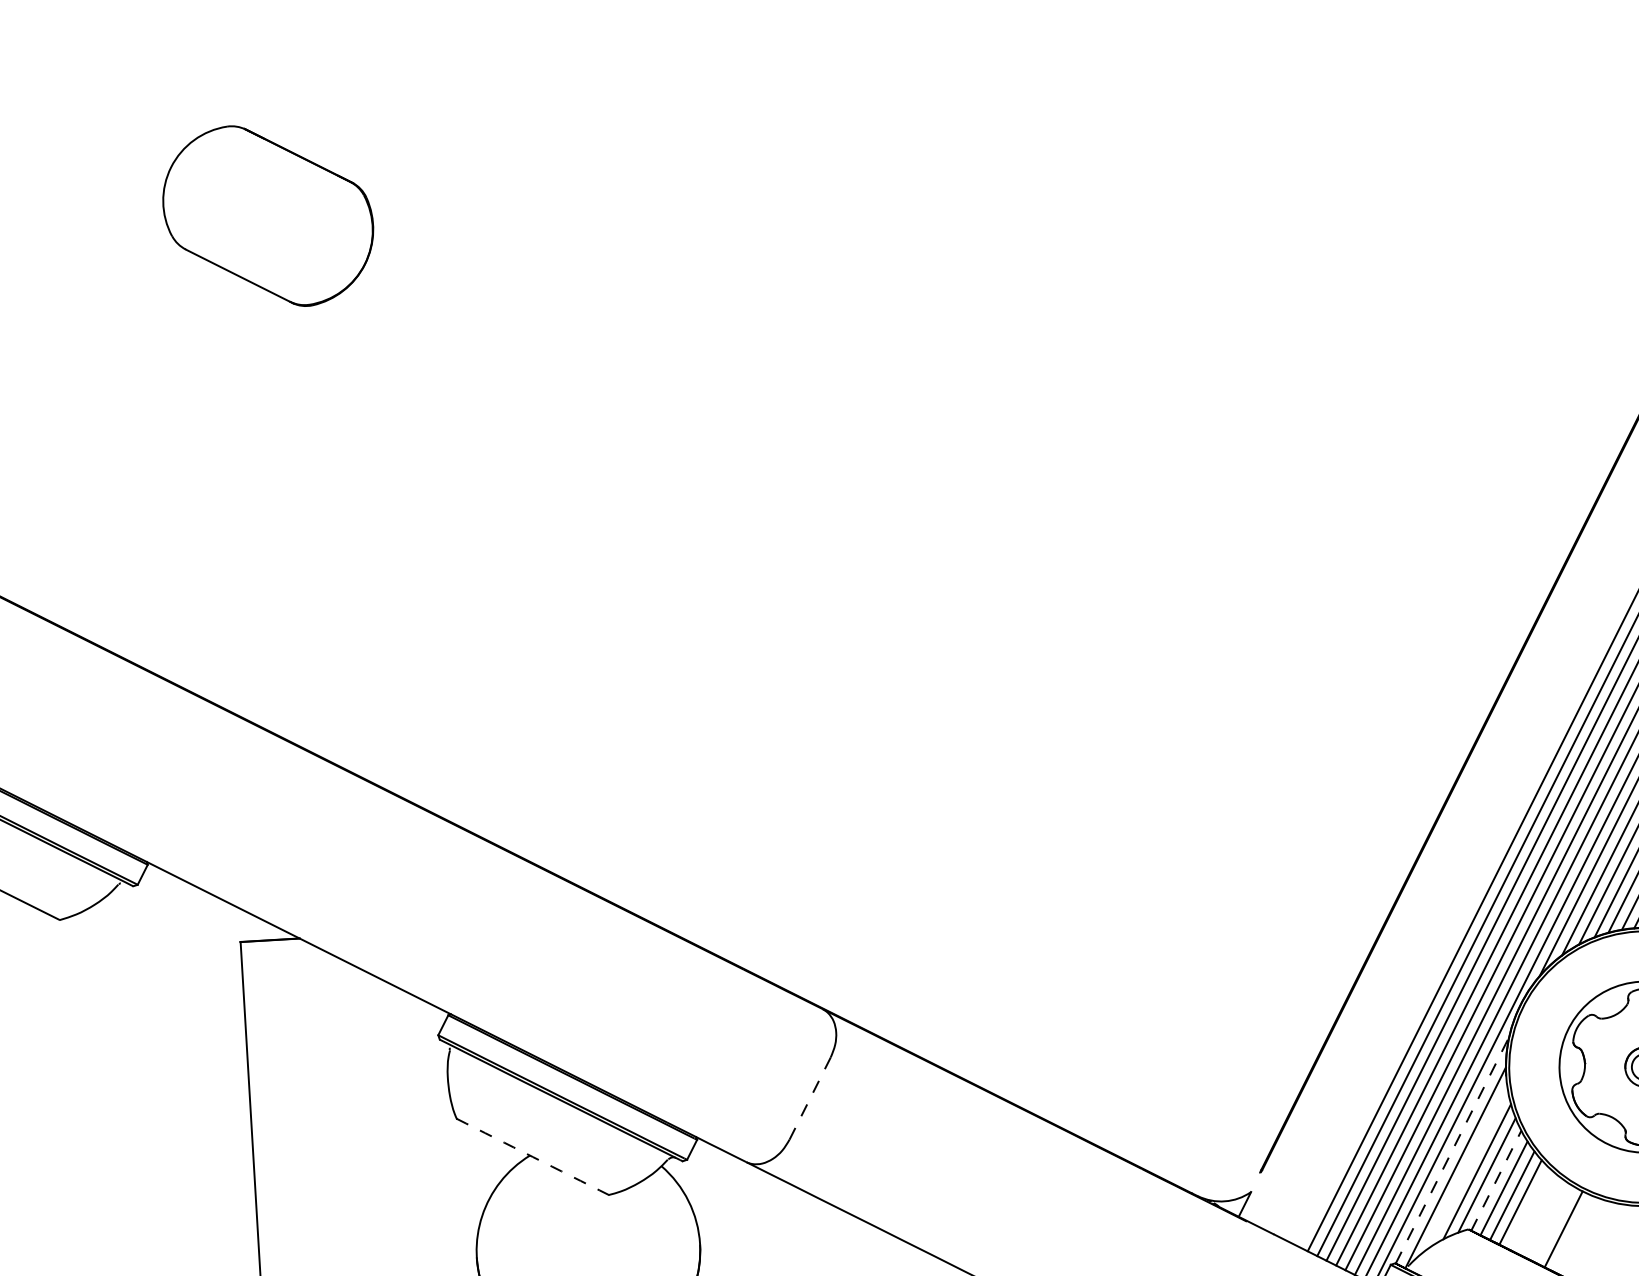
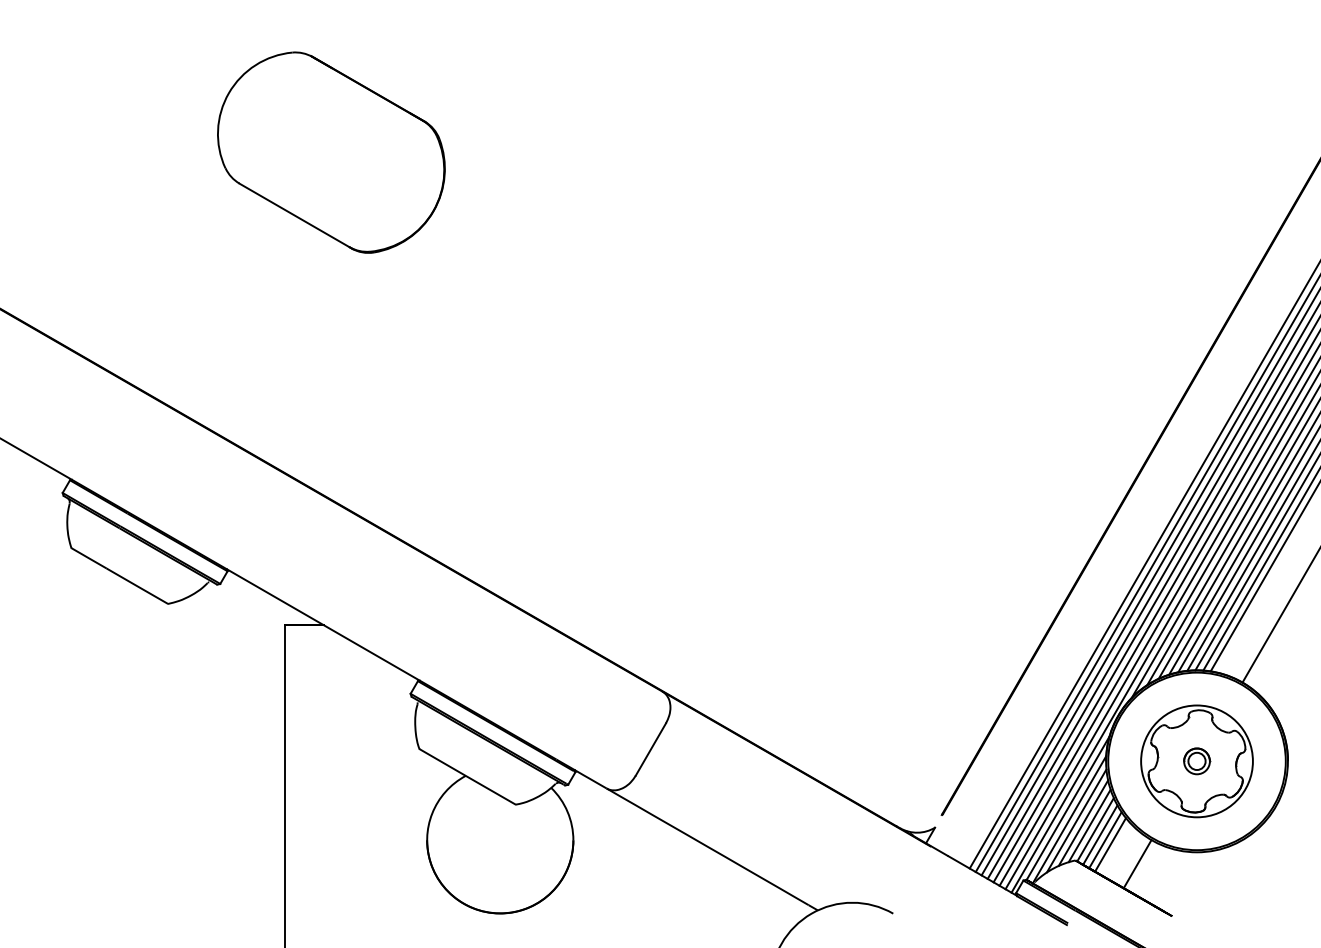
part: (268, 216) -> (331, 152), size x1.67
line: (809, 1098) -> (650, 749), dashed -> solid
line: (1453, 1150) -> (1068, 808), dashed -> solid
arc: (532, 1156) -> (467, 776), dashed -> solid
line: (1466, 1168) -> (1076, 820), added
line: (1496, 1180) -> (1095, 829), dashed -> solid

